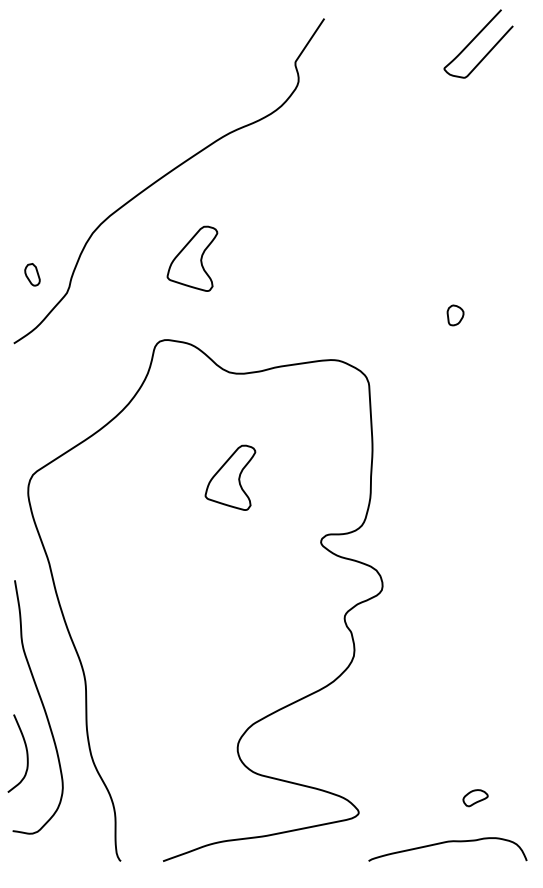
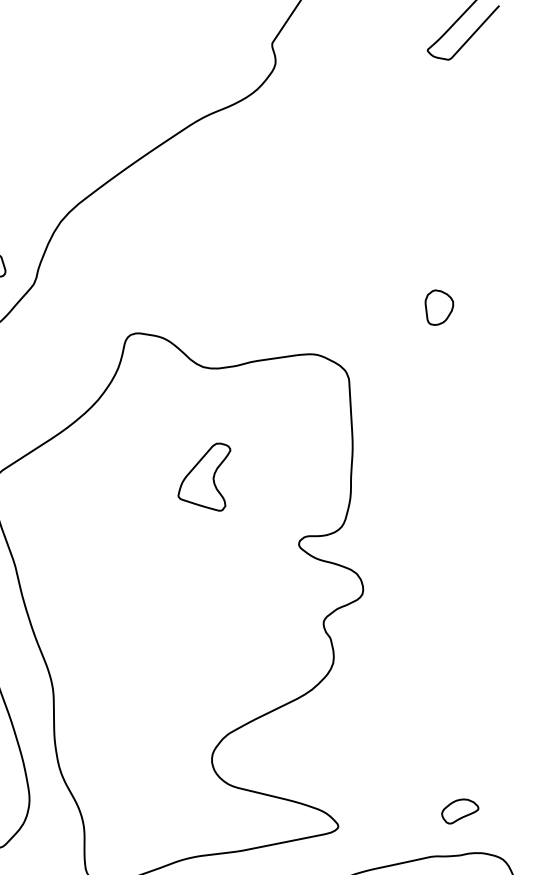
part: (192, 258) -> (164, 248), removed
part: (455, 315) -> (439, 307), size x1.67
part: (475, 797) -> (460, 810), size x1.43

